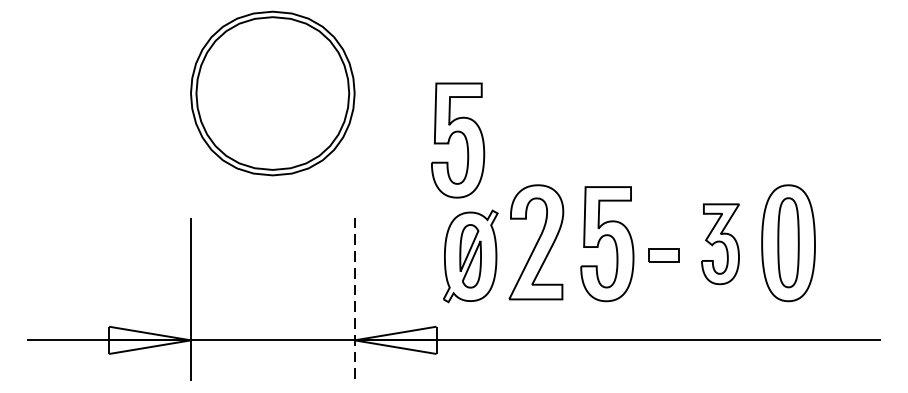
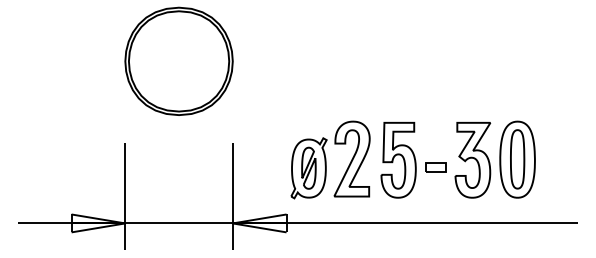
part: (457, 140) -> (300, 92), removed
part: (719, 244) -> (472, 160), size x1.43
line: (354, 299) -> (232, 196), dashed -> solid

